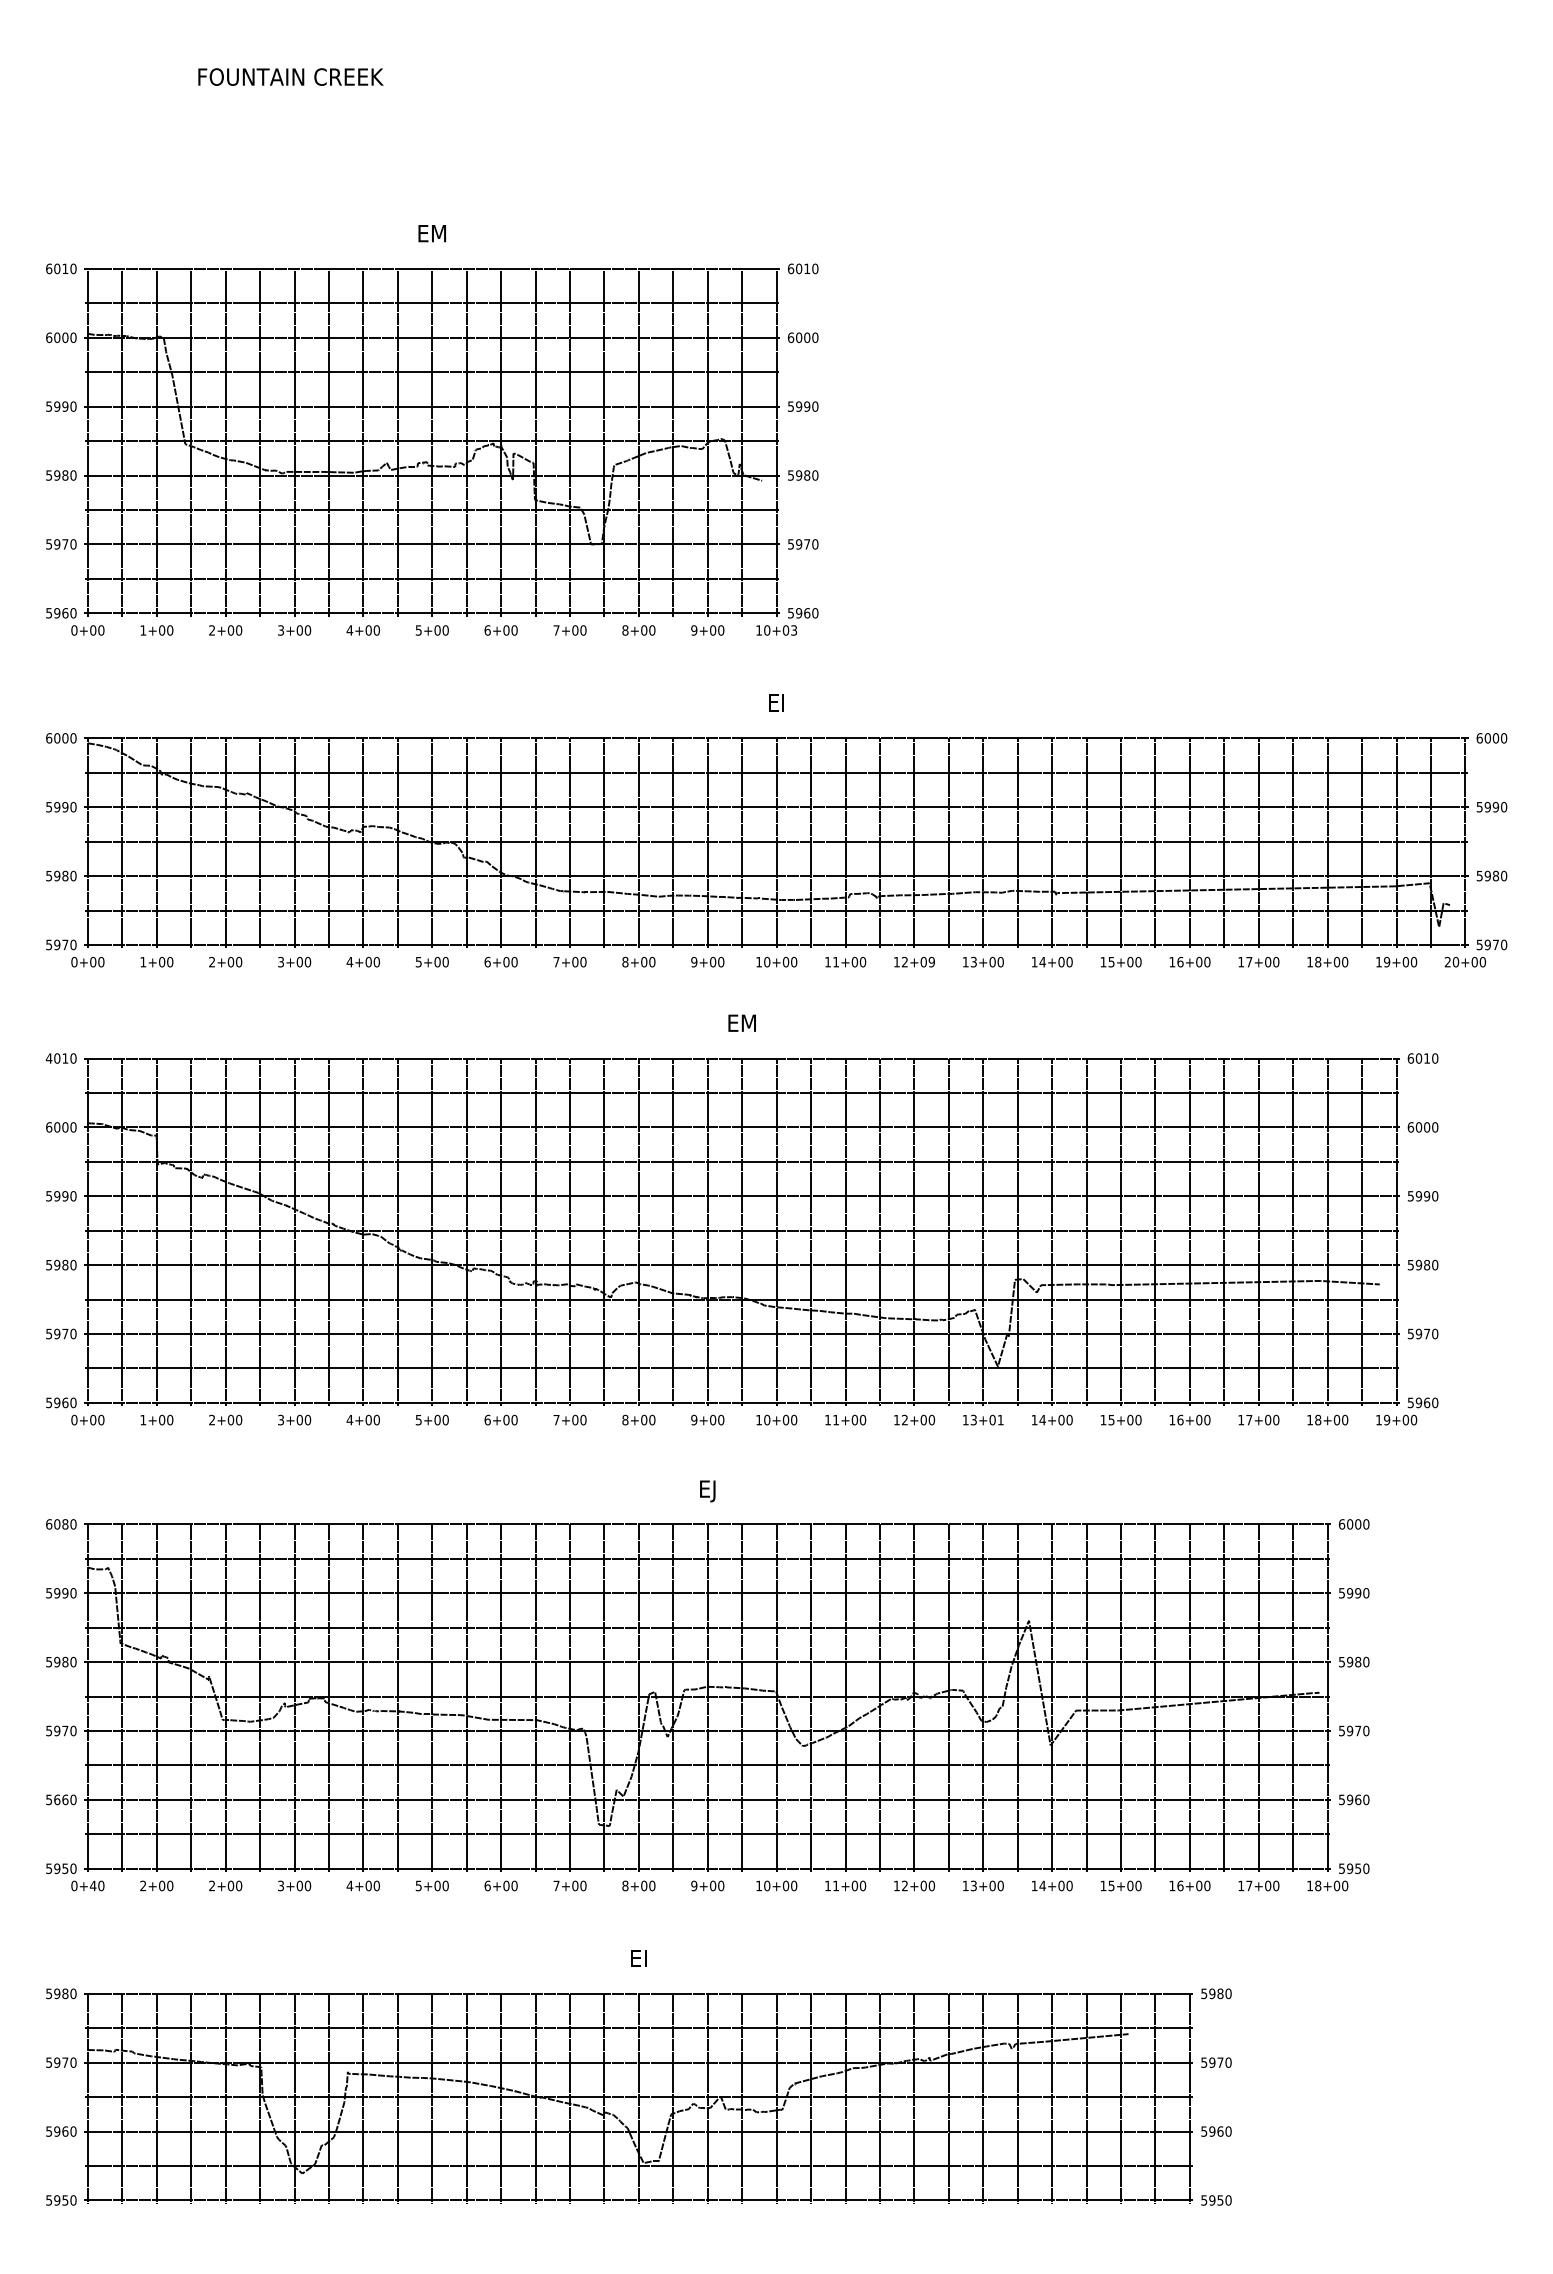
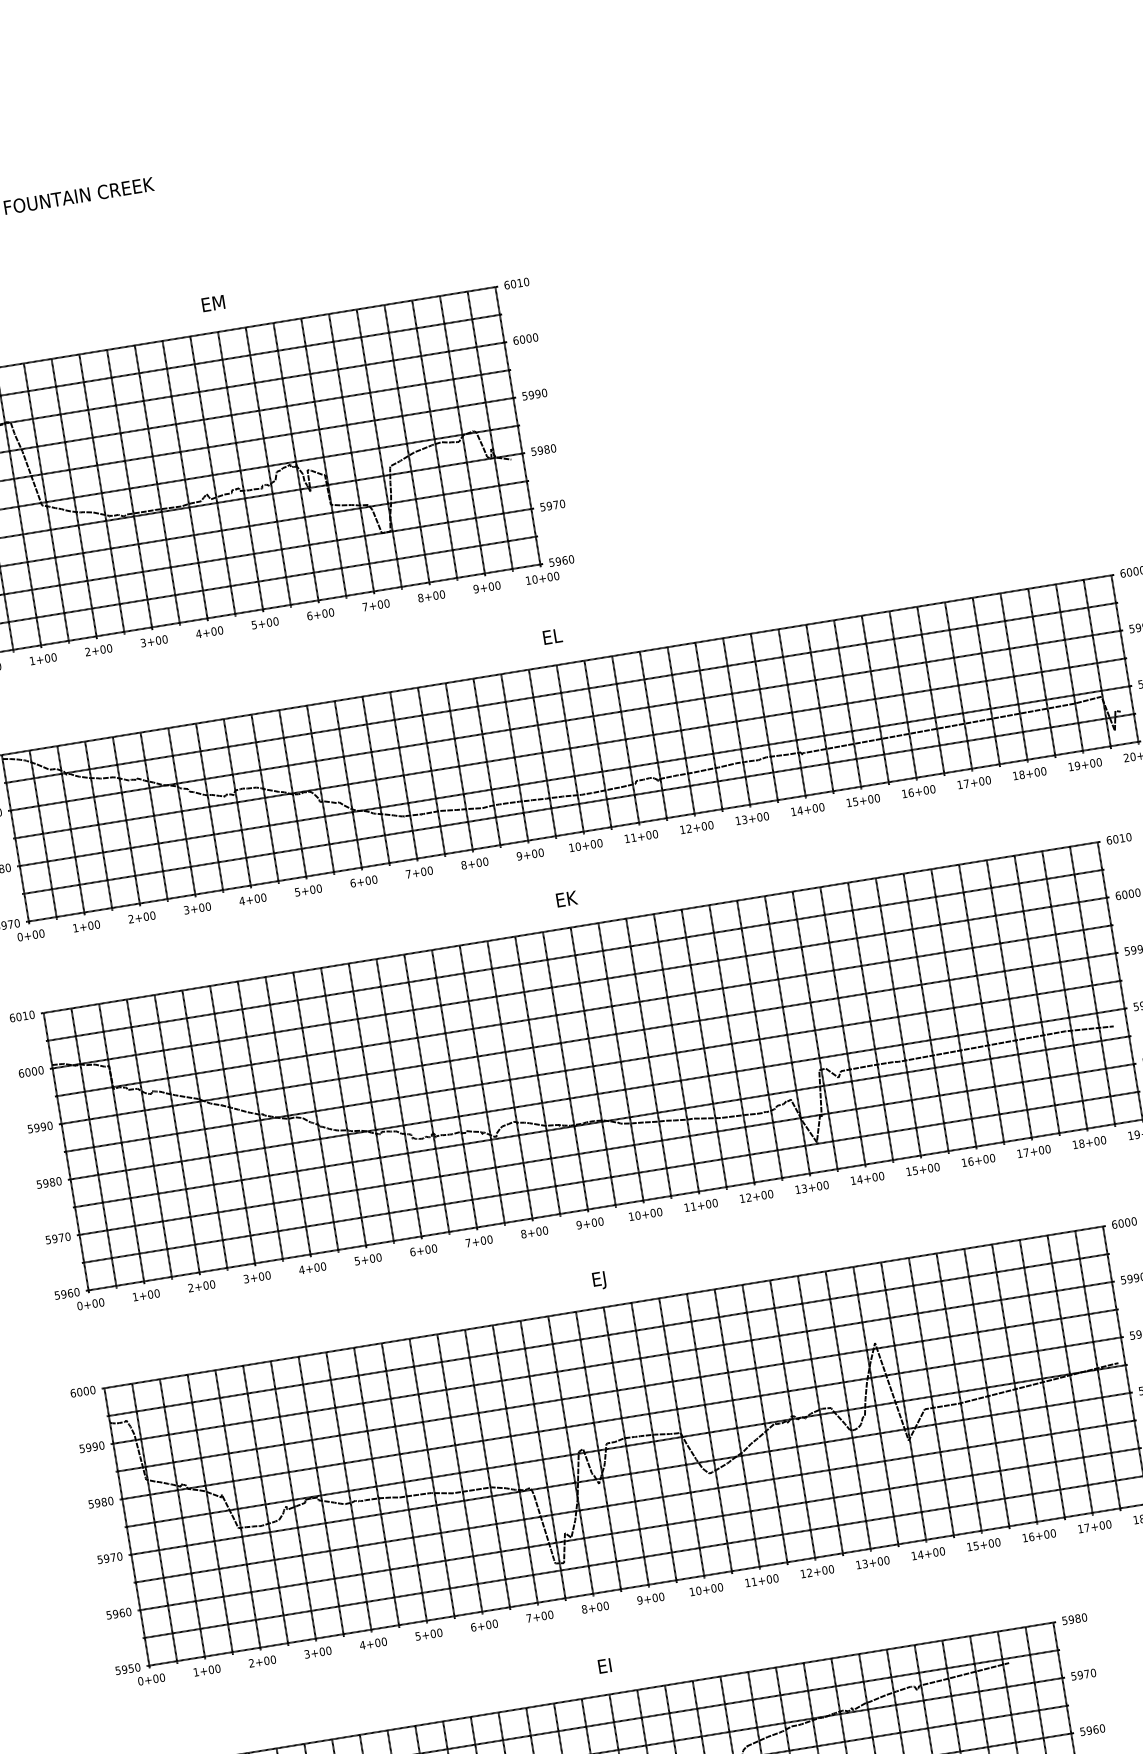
text: (794, 630) -> (556, 576), 10+03 -> 10+00
text: (777, 702) -> (552, 636), EI -> EL
text: (931, 962) -> (710, 825), 12+09 -> 12+00
text: (741, 1022) -> (565, 898), EM -> EK
text: (48, 1058) -> (11, 1018), 4010 -> 6010
text: (1000, 1419) -> (825, 1184), 13+01 -> 13+00
text: (65, 1524) -> (86, 1391), 6080 -> 6000
text: (57, 1799) -> (115, 1613), 5660 -> 5960
text: (92, 1885) -> (155, 1678), 0+40 -> 0+00
text: (143, 1885) -> (196, 1671), 2+00 -> 1+00

